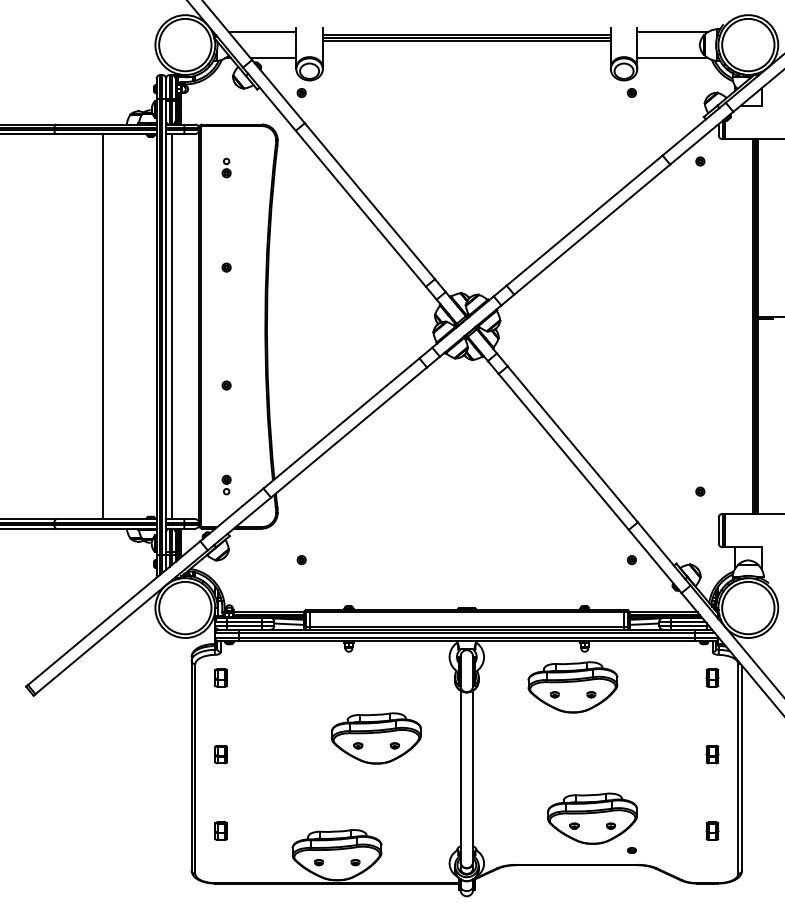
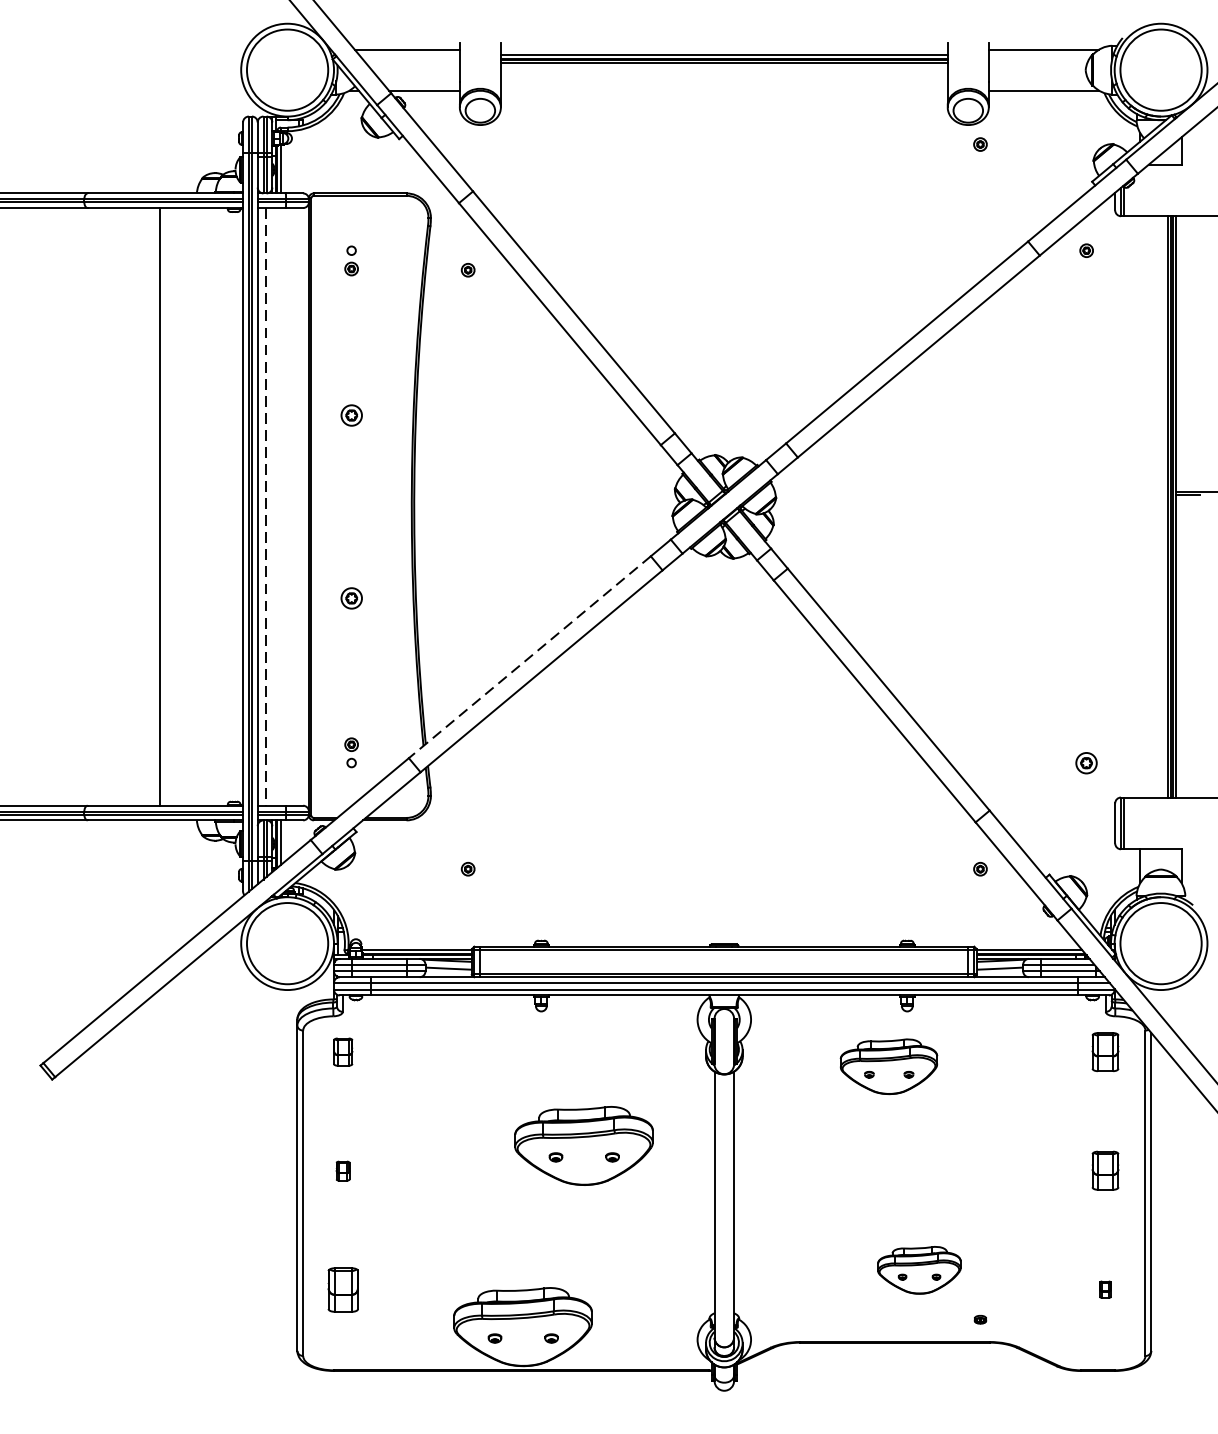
part: (301, 92) -> (467, 269), moved
part: (226, 267) -> (351, 415), size x1.6
line: (171, 326) -> (266, 506), solid -> dashed
part: (226, 385) -> (351, 598), size x1.6
line: (341, 423) -> (529, 657), solid -> dashed
part: (700, 491) -> (1086, 762), size x1.6
part: (712, 677) -> (1105, 1051), size x1.4
part: (572, 687) -> (888, 1066), size x0.7
part: (220, 754) -> (342, 1170), size x0.7
part: (712, 754) -> (1105, 1170), size x1.4
part: (592, 818) -> (919, 1270), size x0.6
part: (220, 830) -> (342, 1288), size x1.6
part: (712, 830) -> (1105, 1288), size x0.6

